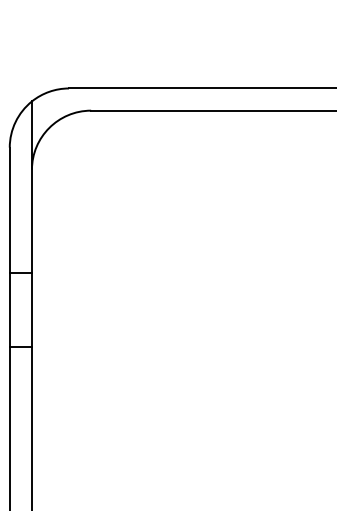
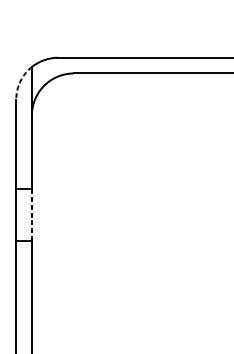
arc: (15, 122) -> (20, 81), solid -> dashed
line: (31, 310) -> (31, 214), solid -> dashed

